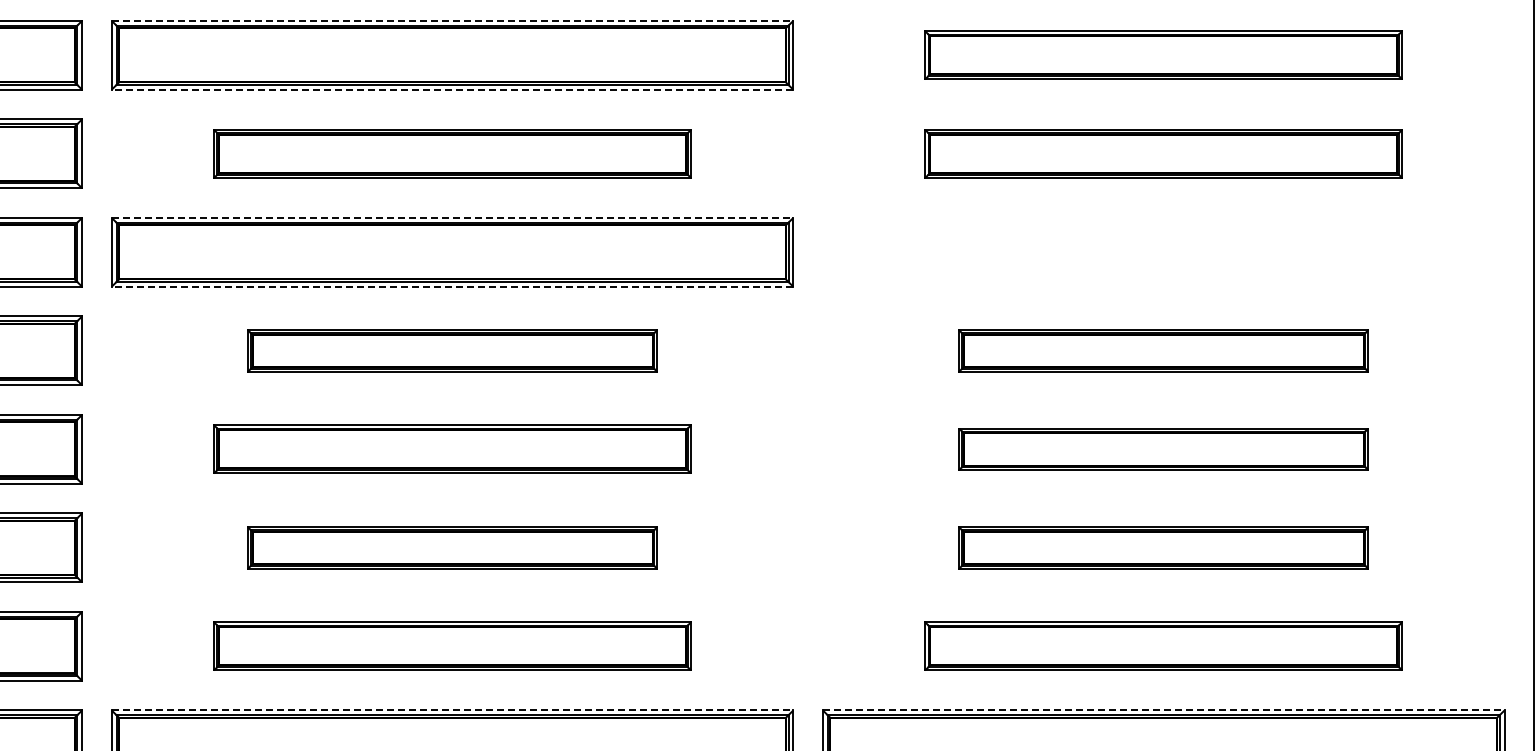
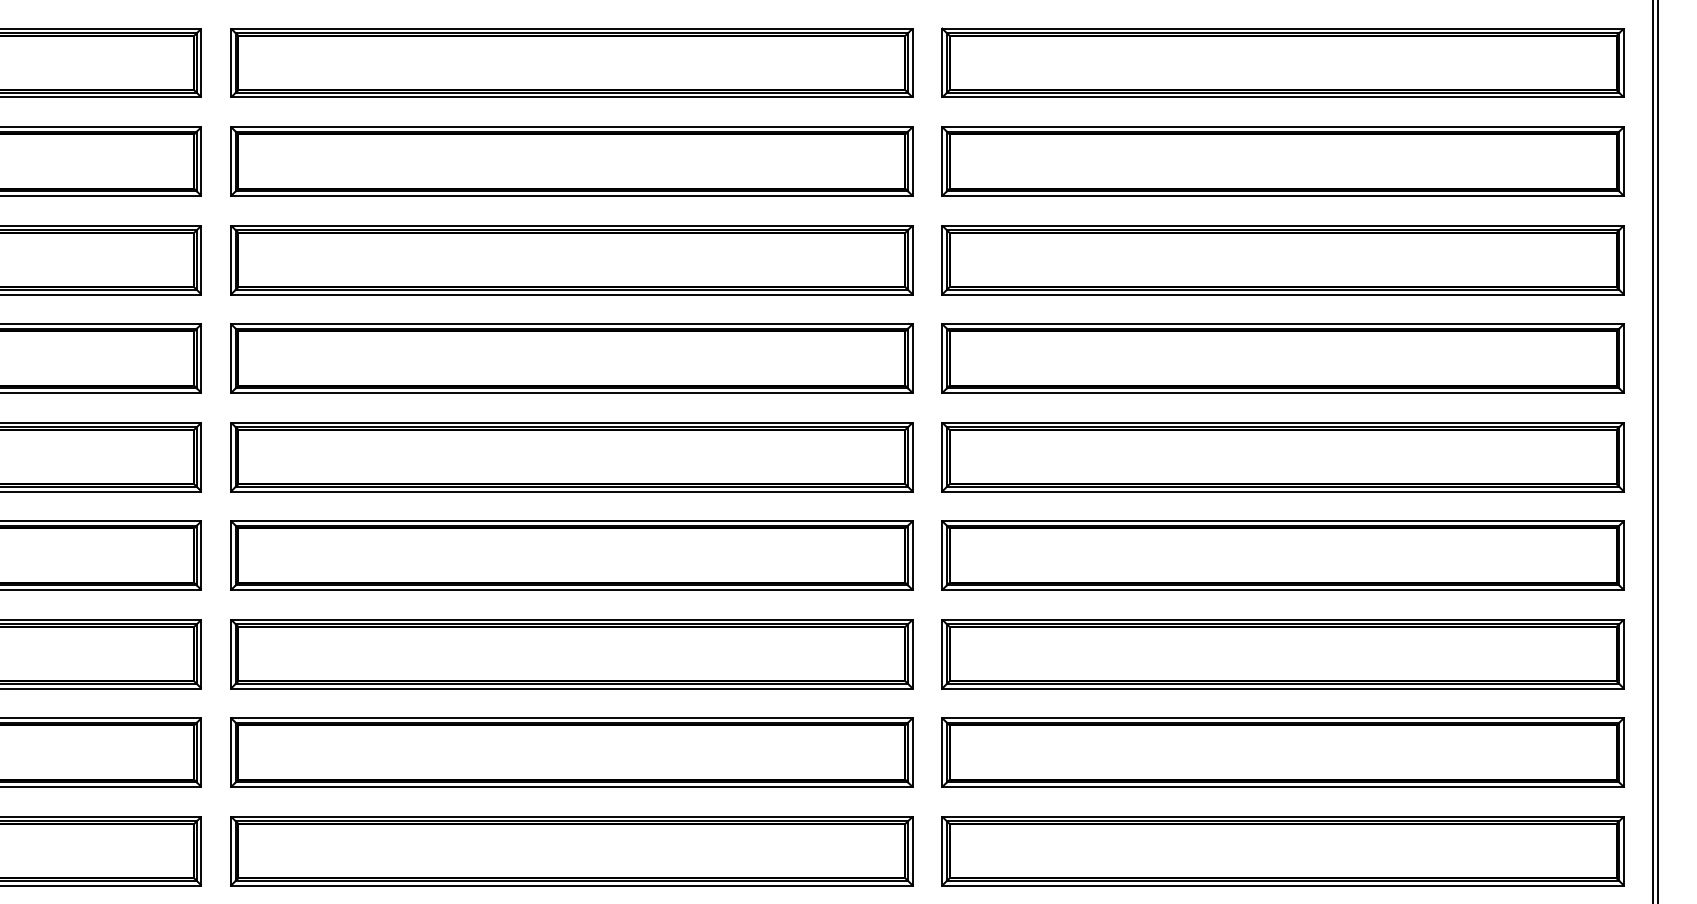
line: (452, 21) -> (571, 127), dashed -> solid
part: (1163, 55) -> (1282, 161), size x1.43
line: (452, 89) -> (571, 195), dashed -> solid
part: (452, 154) -> (571, 260), size x1.43
part: (1163, 154) -> (1282, 260), size x1.43
line: (452, 218) -> (571, 324), dashed -> solid
part: (1163, 252) -> (1282, 358), added
line: (452, 287) -> (571, 393), dashed -> solid
part: (452, 351) -> (571, 457), size x1.67
part: (1163, 351) -> (1282, 457), size x1.67
part: (452, 449) -> (571, 555), size x1.43
part: (1163, 449) -> (1282, 555), size x1.67
part: (452, 548) -> (571, 654), size x1.67
part: (1163, 548) -> (1282, 654), size x1.67
part: (452, 646) -> (571, 752), size x1.43
part: (1163, 646) -> (1282, 752), size x1.43
line: (452, 710) -> (571, 816), dashed -> solid
line: (1164, 710) -> (1283, 816), dashed -> solid

